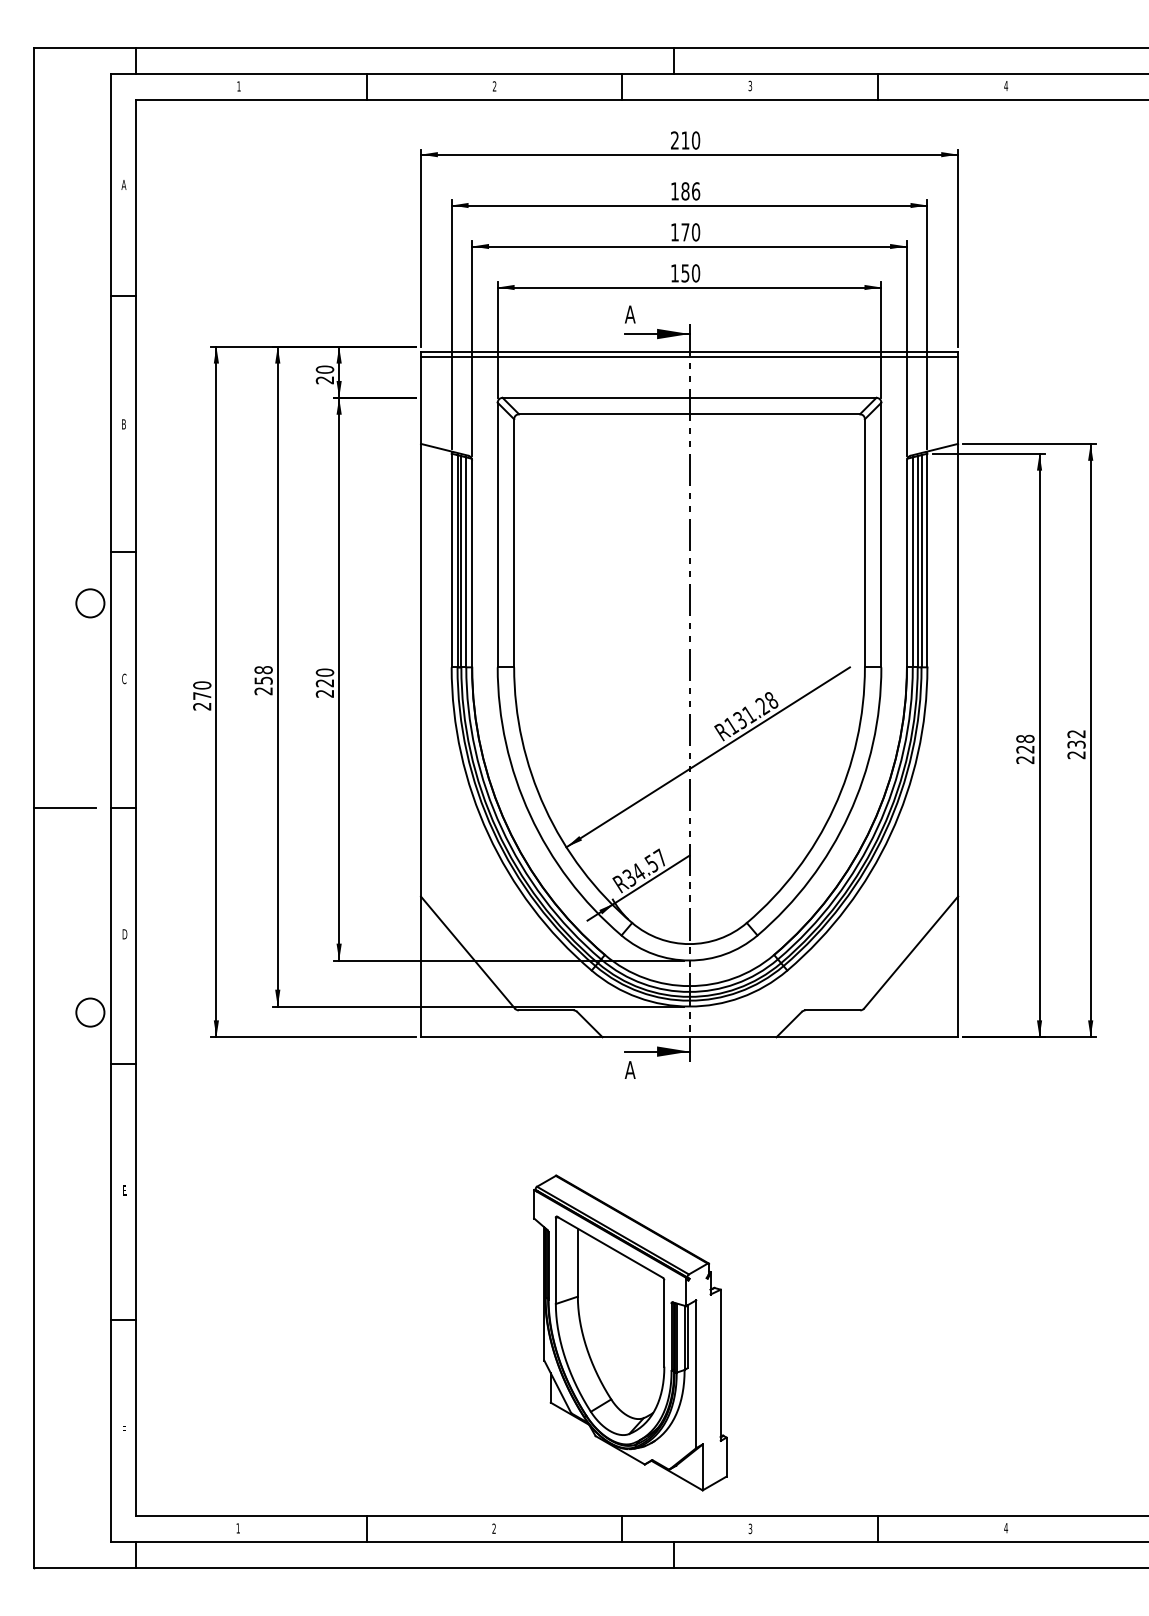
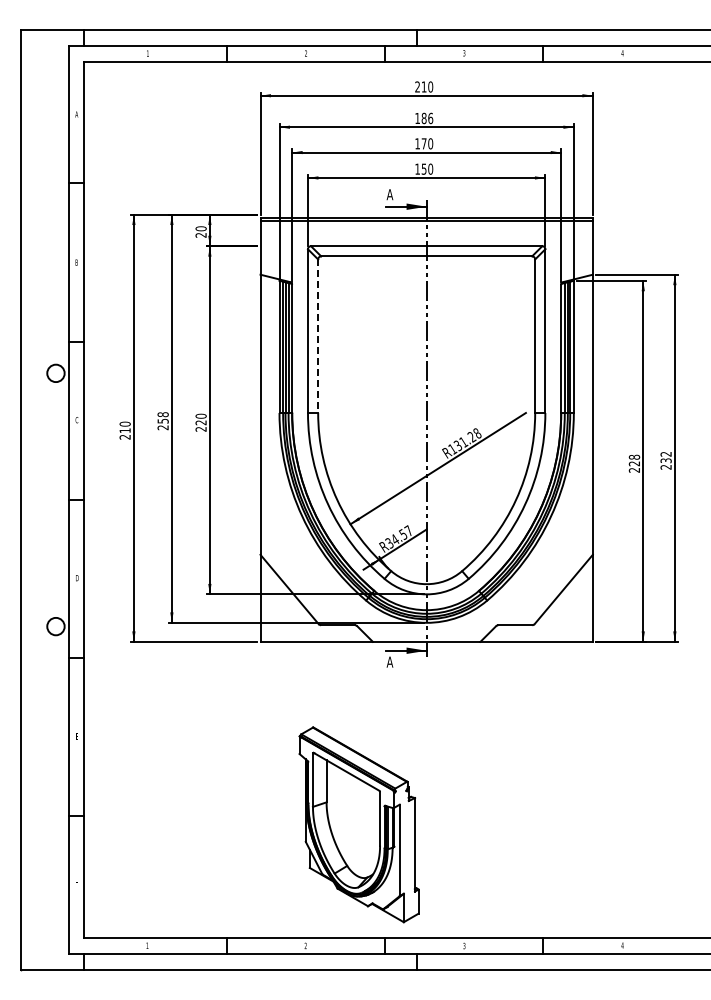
line: (514, 543) -> (318, 336), solid -> dashed
text: (201, 695) -> (124, 430), 270 -> 210
line: (65, 808) -> (40, 500), removed
part: (629, 1332) -> (358, 824), moved

